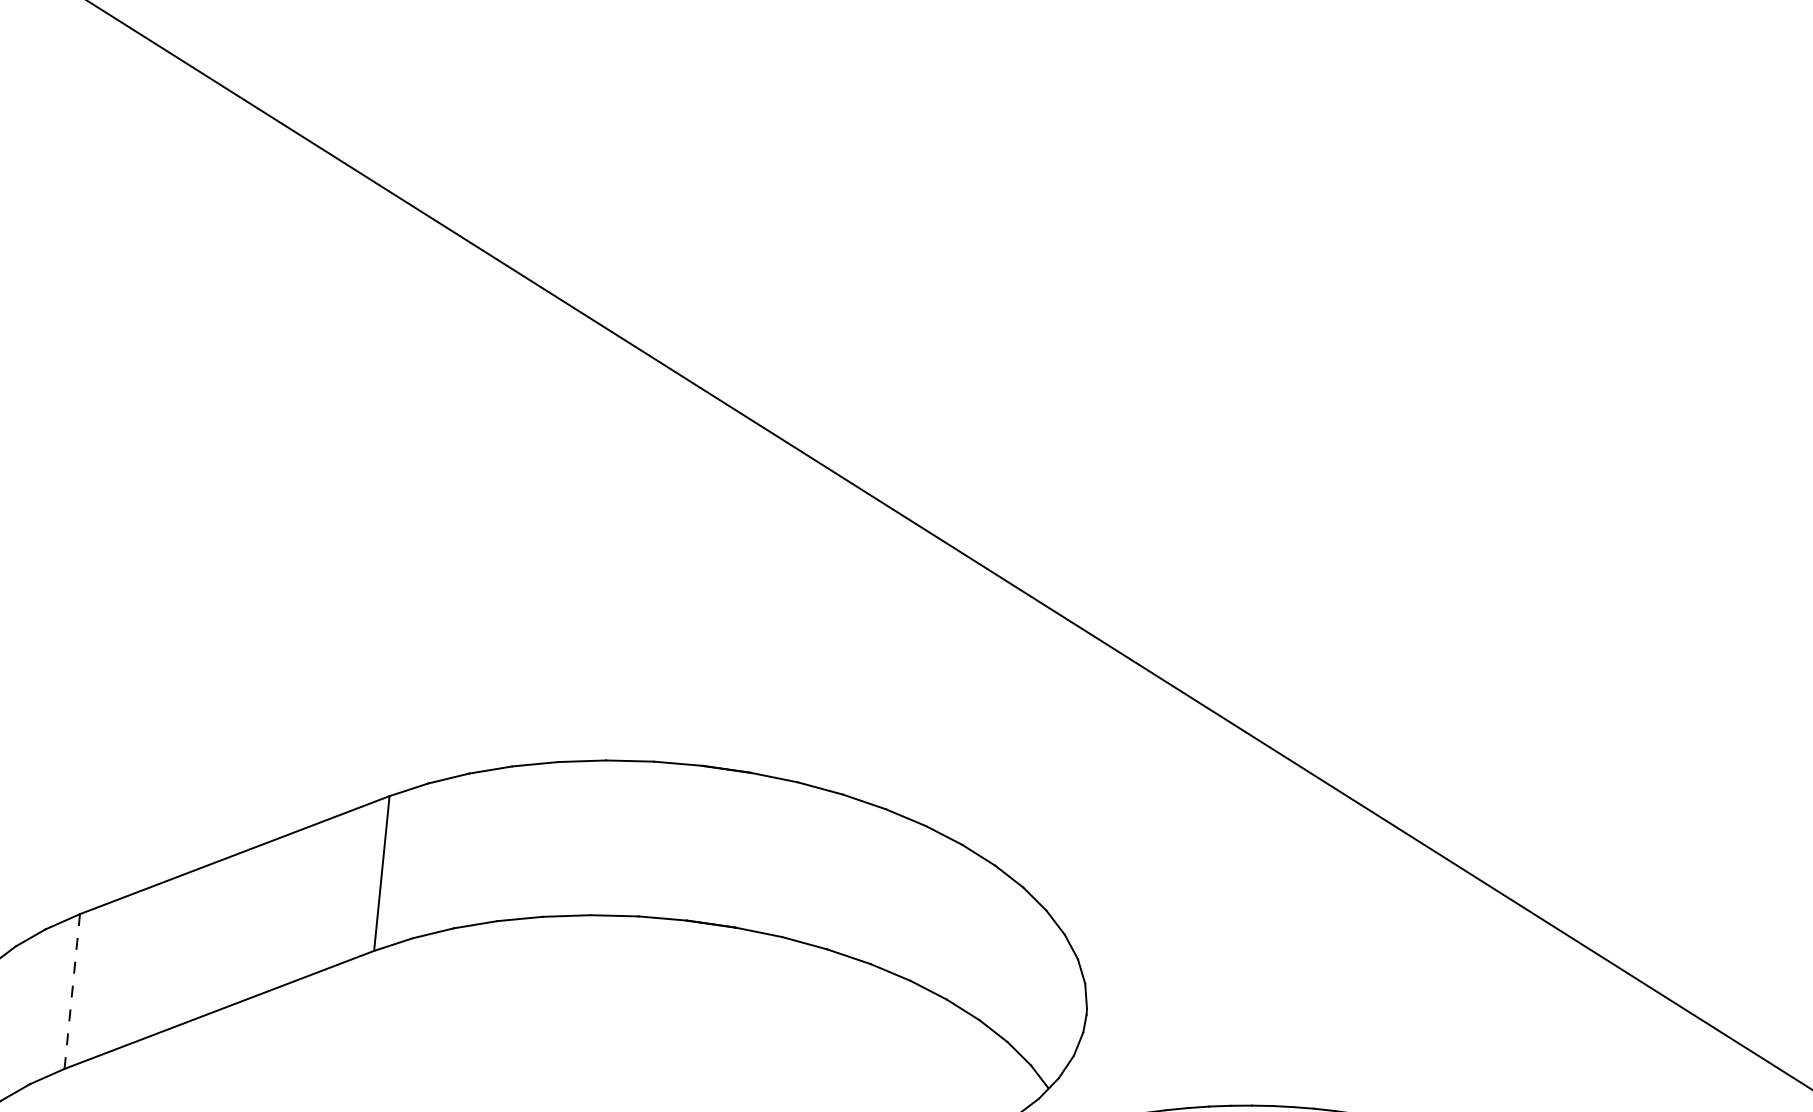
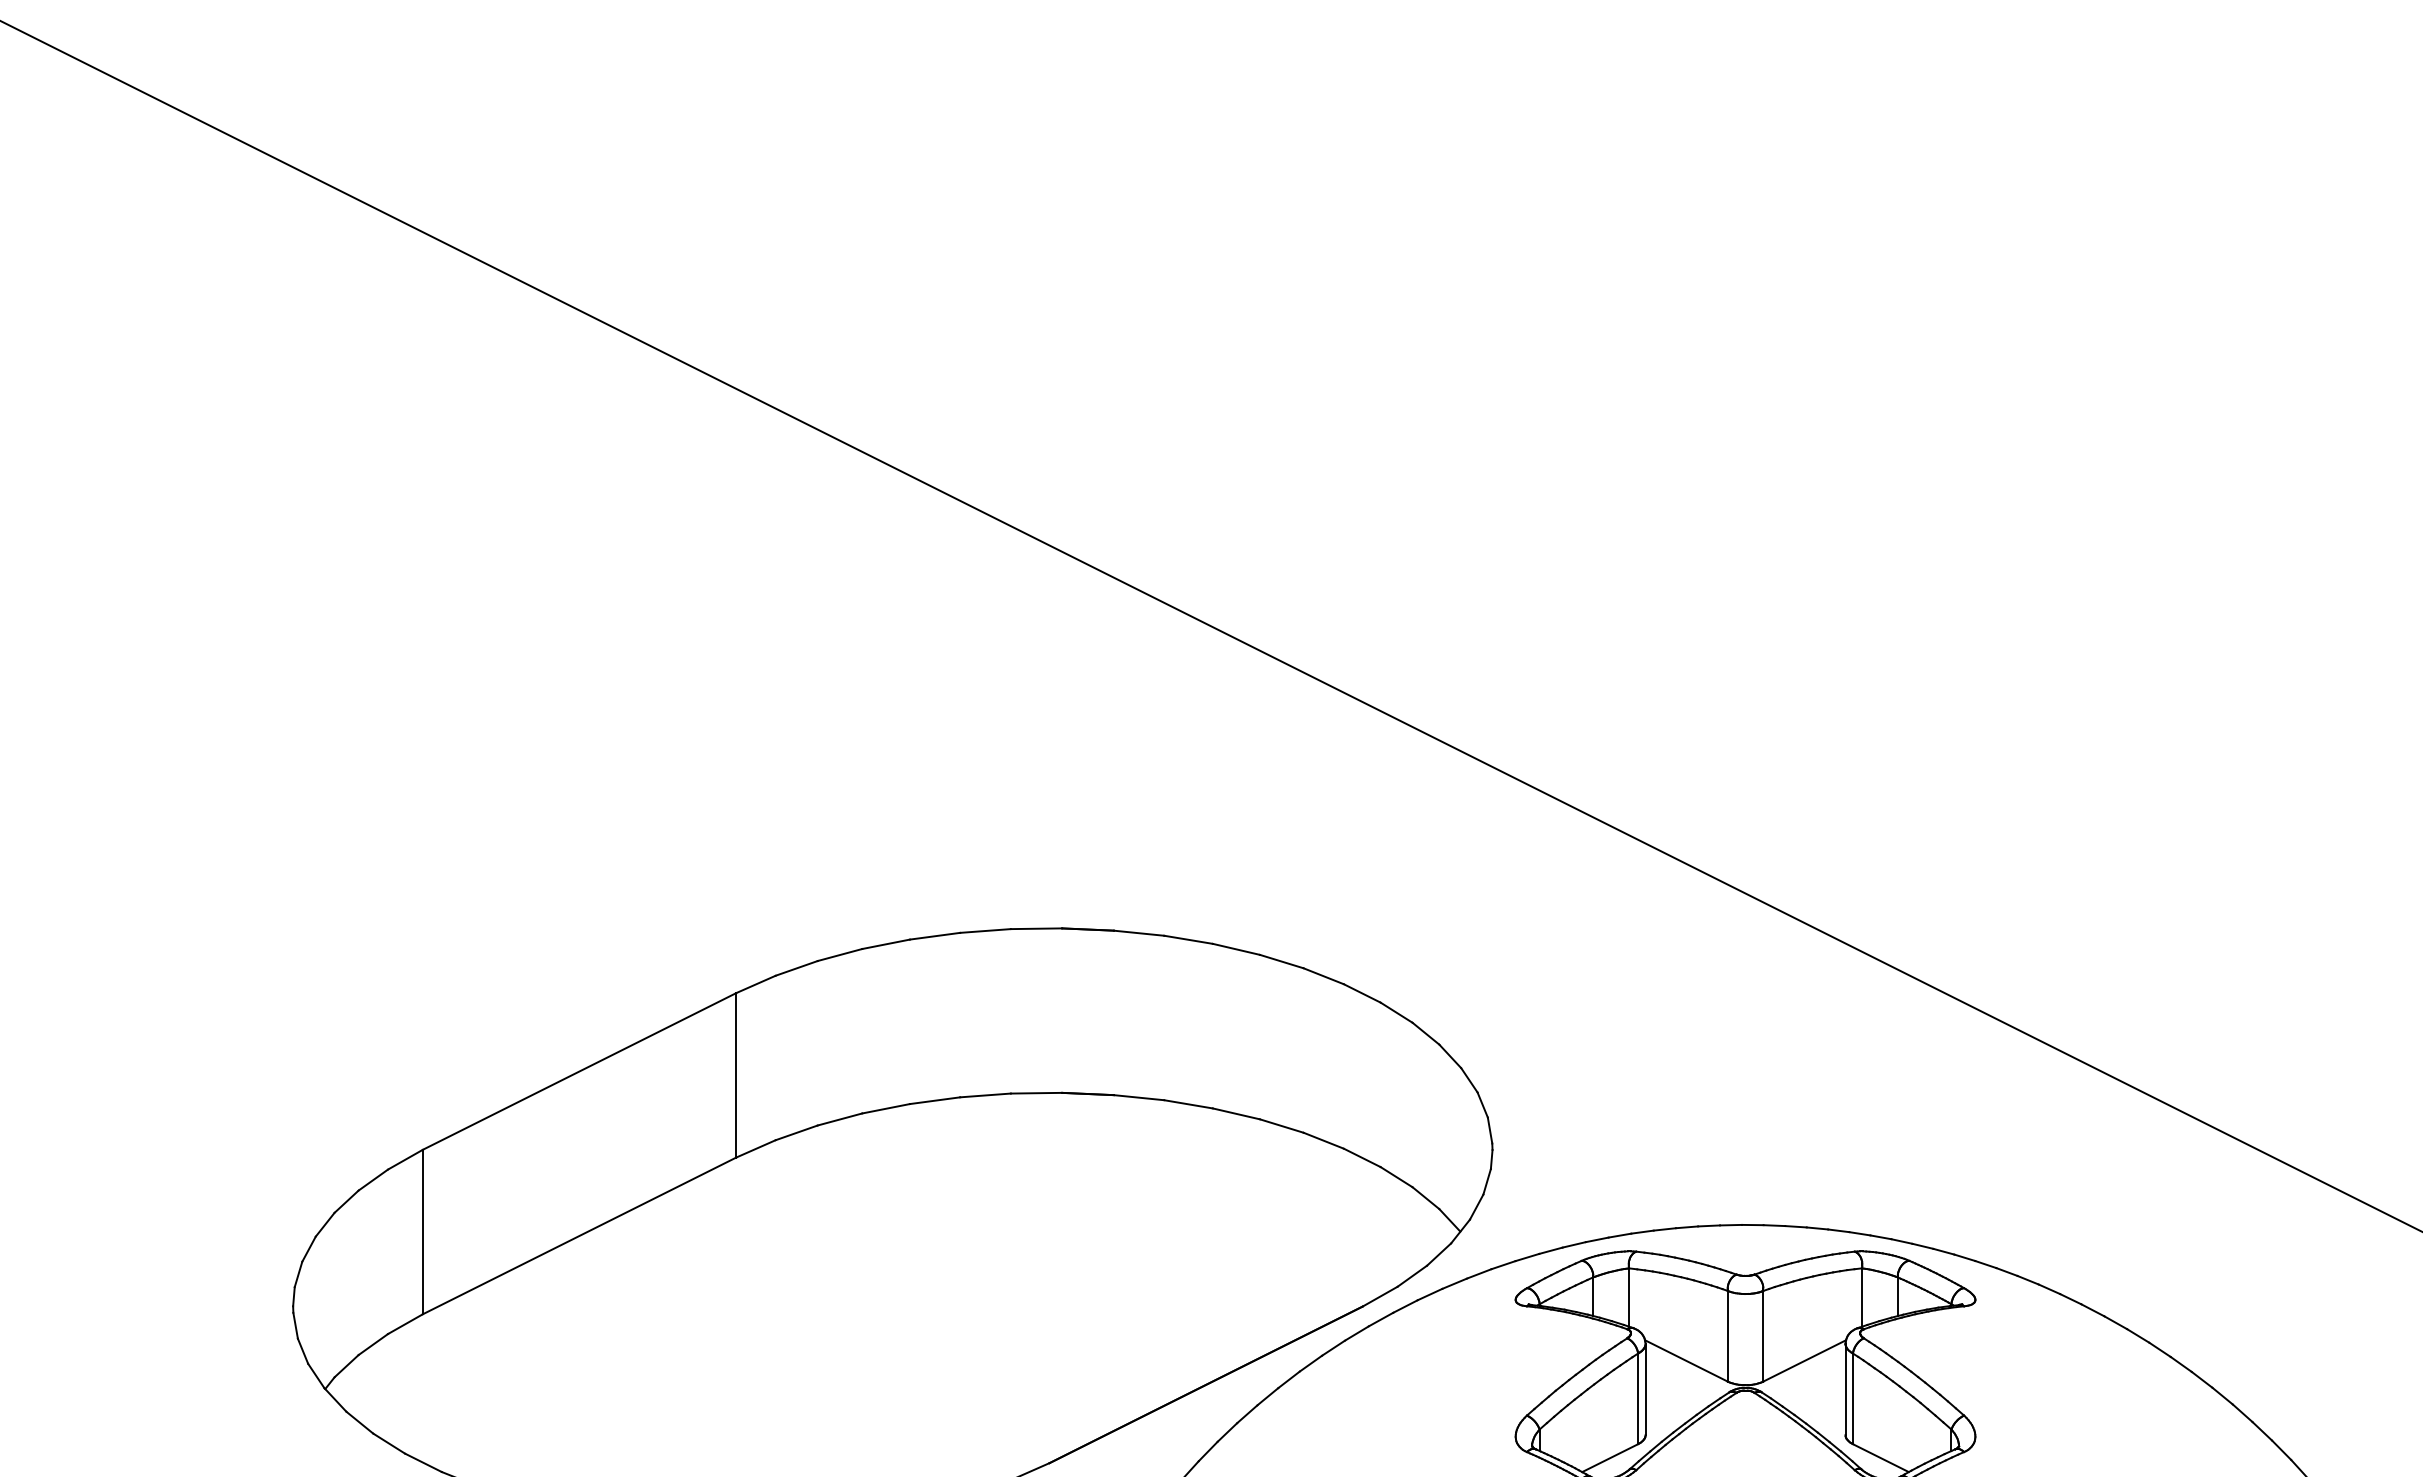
line: (71, 991) -> (422, 1232), dashed -> solid

